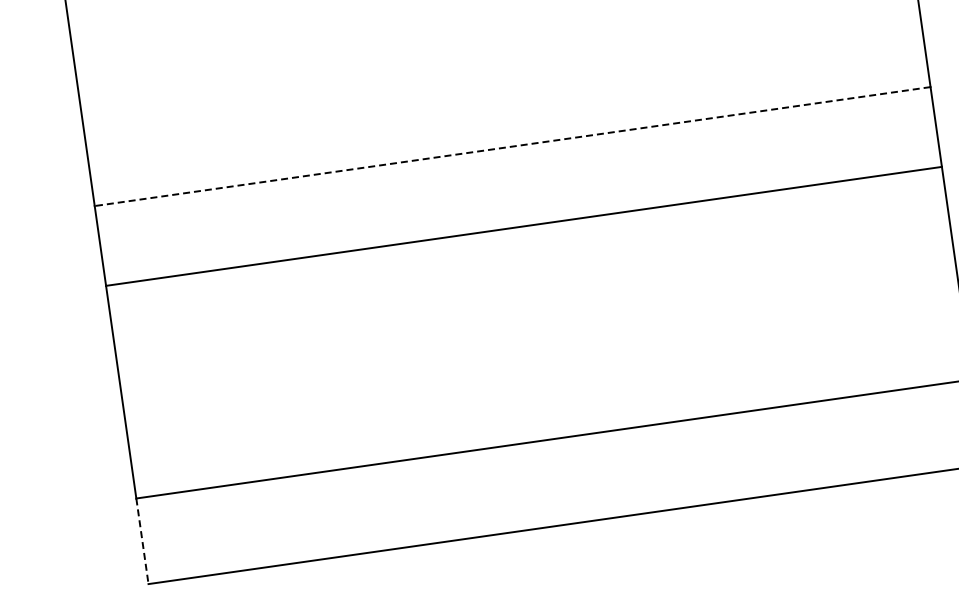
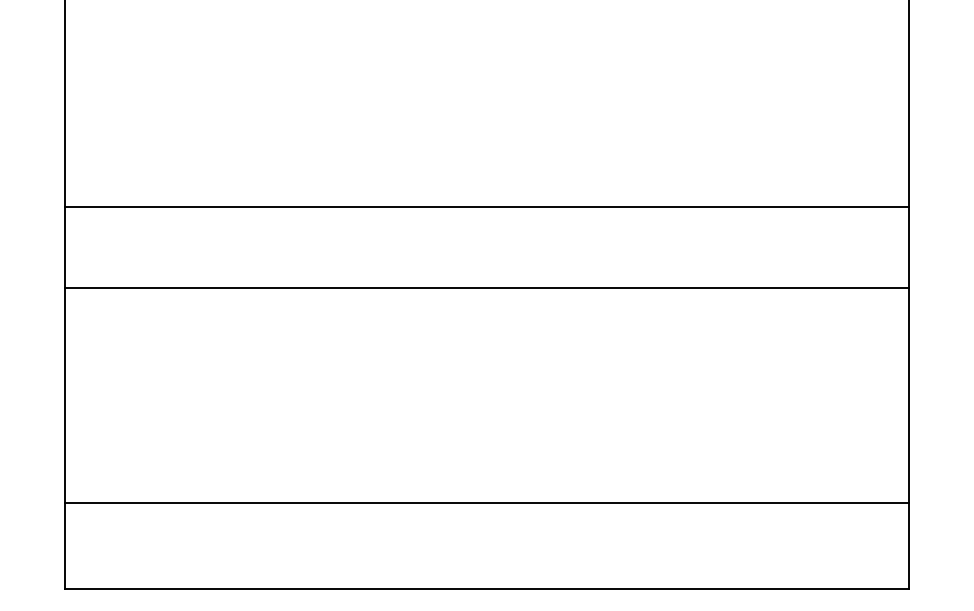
line: (512, 146) -> (486, 207), dashed -> solid
line: (142, 542) -> (64, 546), dashed -> solid

